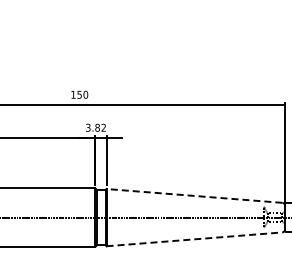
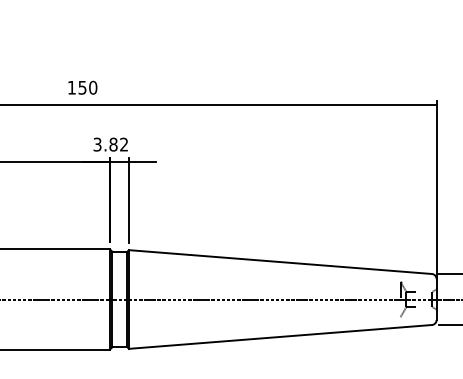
line: (193, 195) -> (278, 261), dashed -> solid
line: (194, 239) -> (280, 337), dashed -> solid

